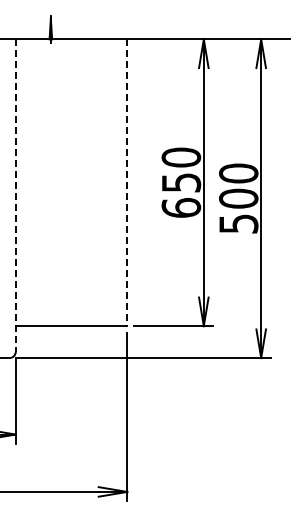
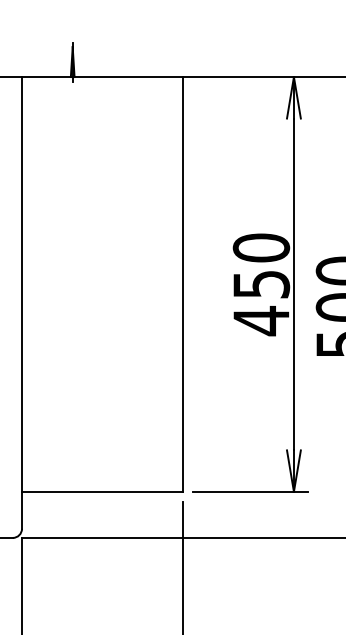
line: (127, 183) -> (183, 285), dashed -> solid
line: (15, 196) -> (21, 304), dashed -> solid
text: (181, 207) -> (261, 320), 650 -> 450

